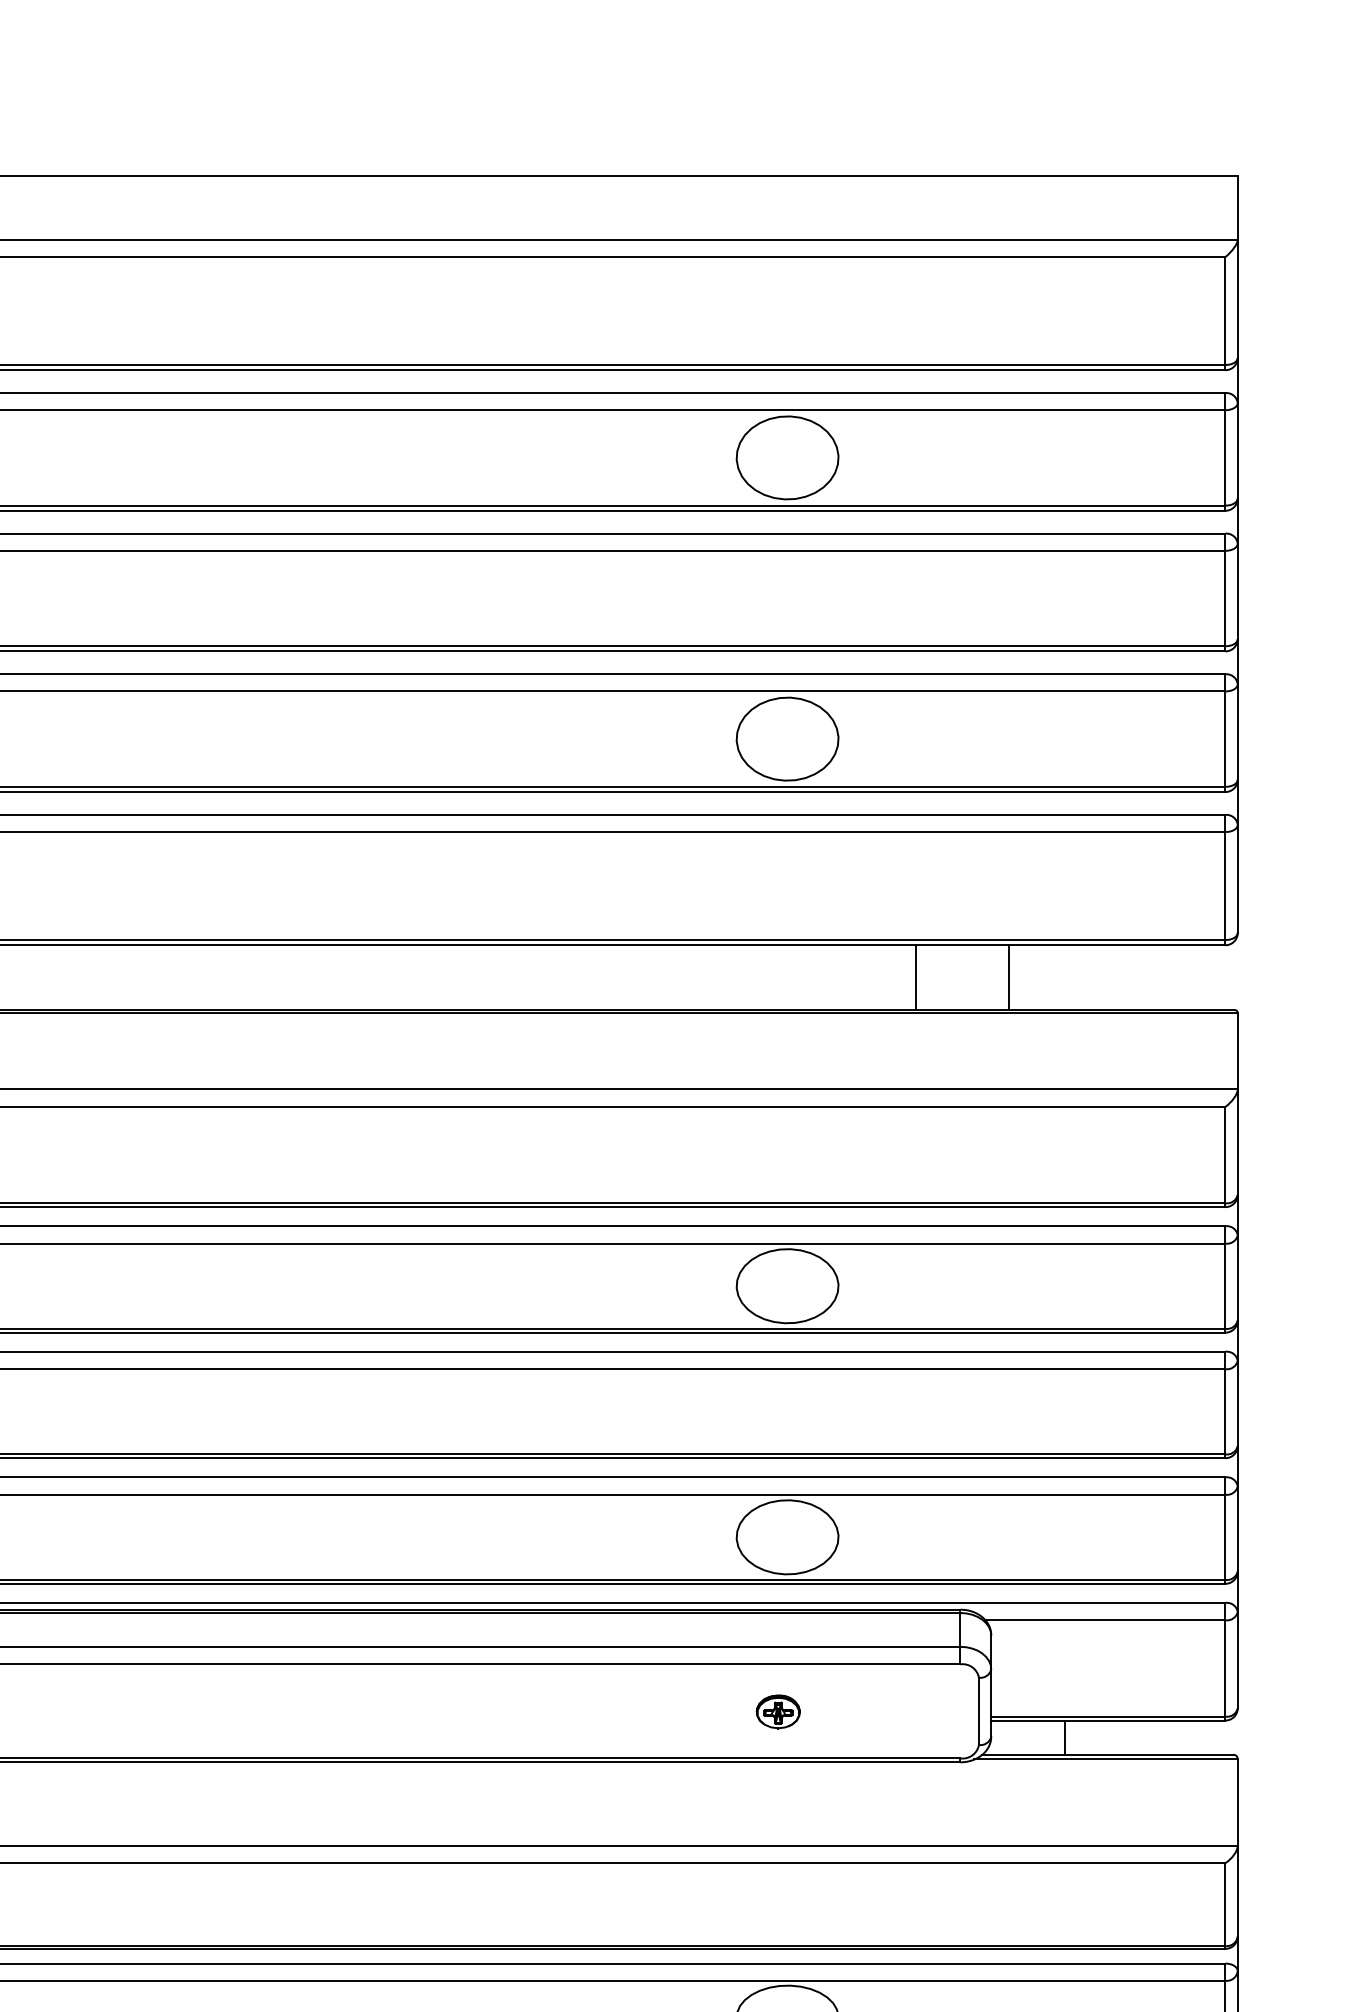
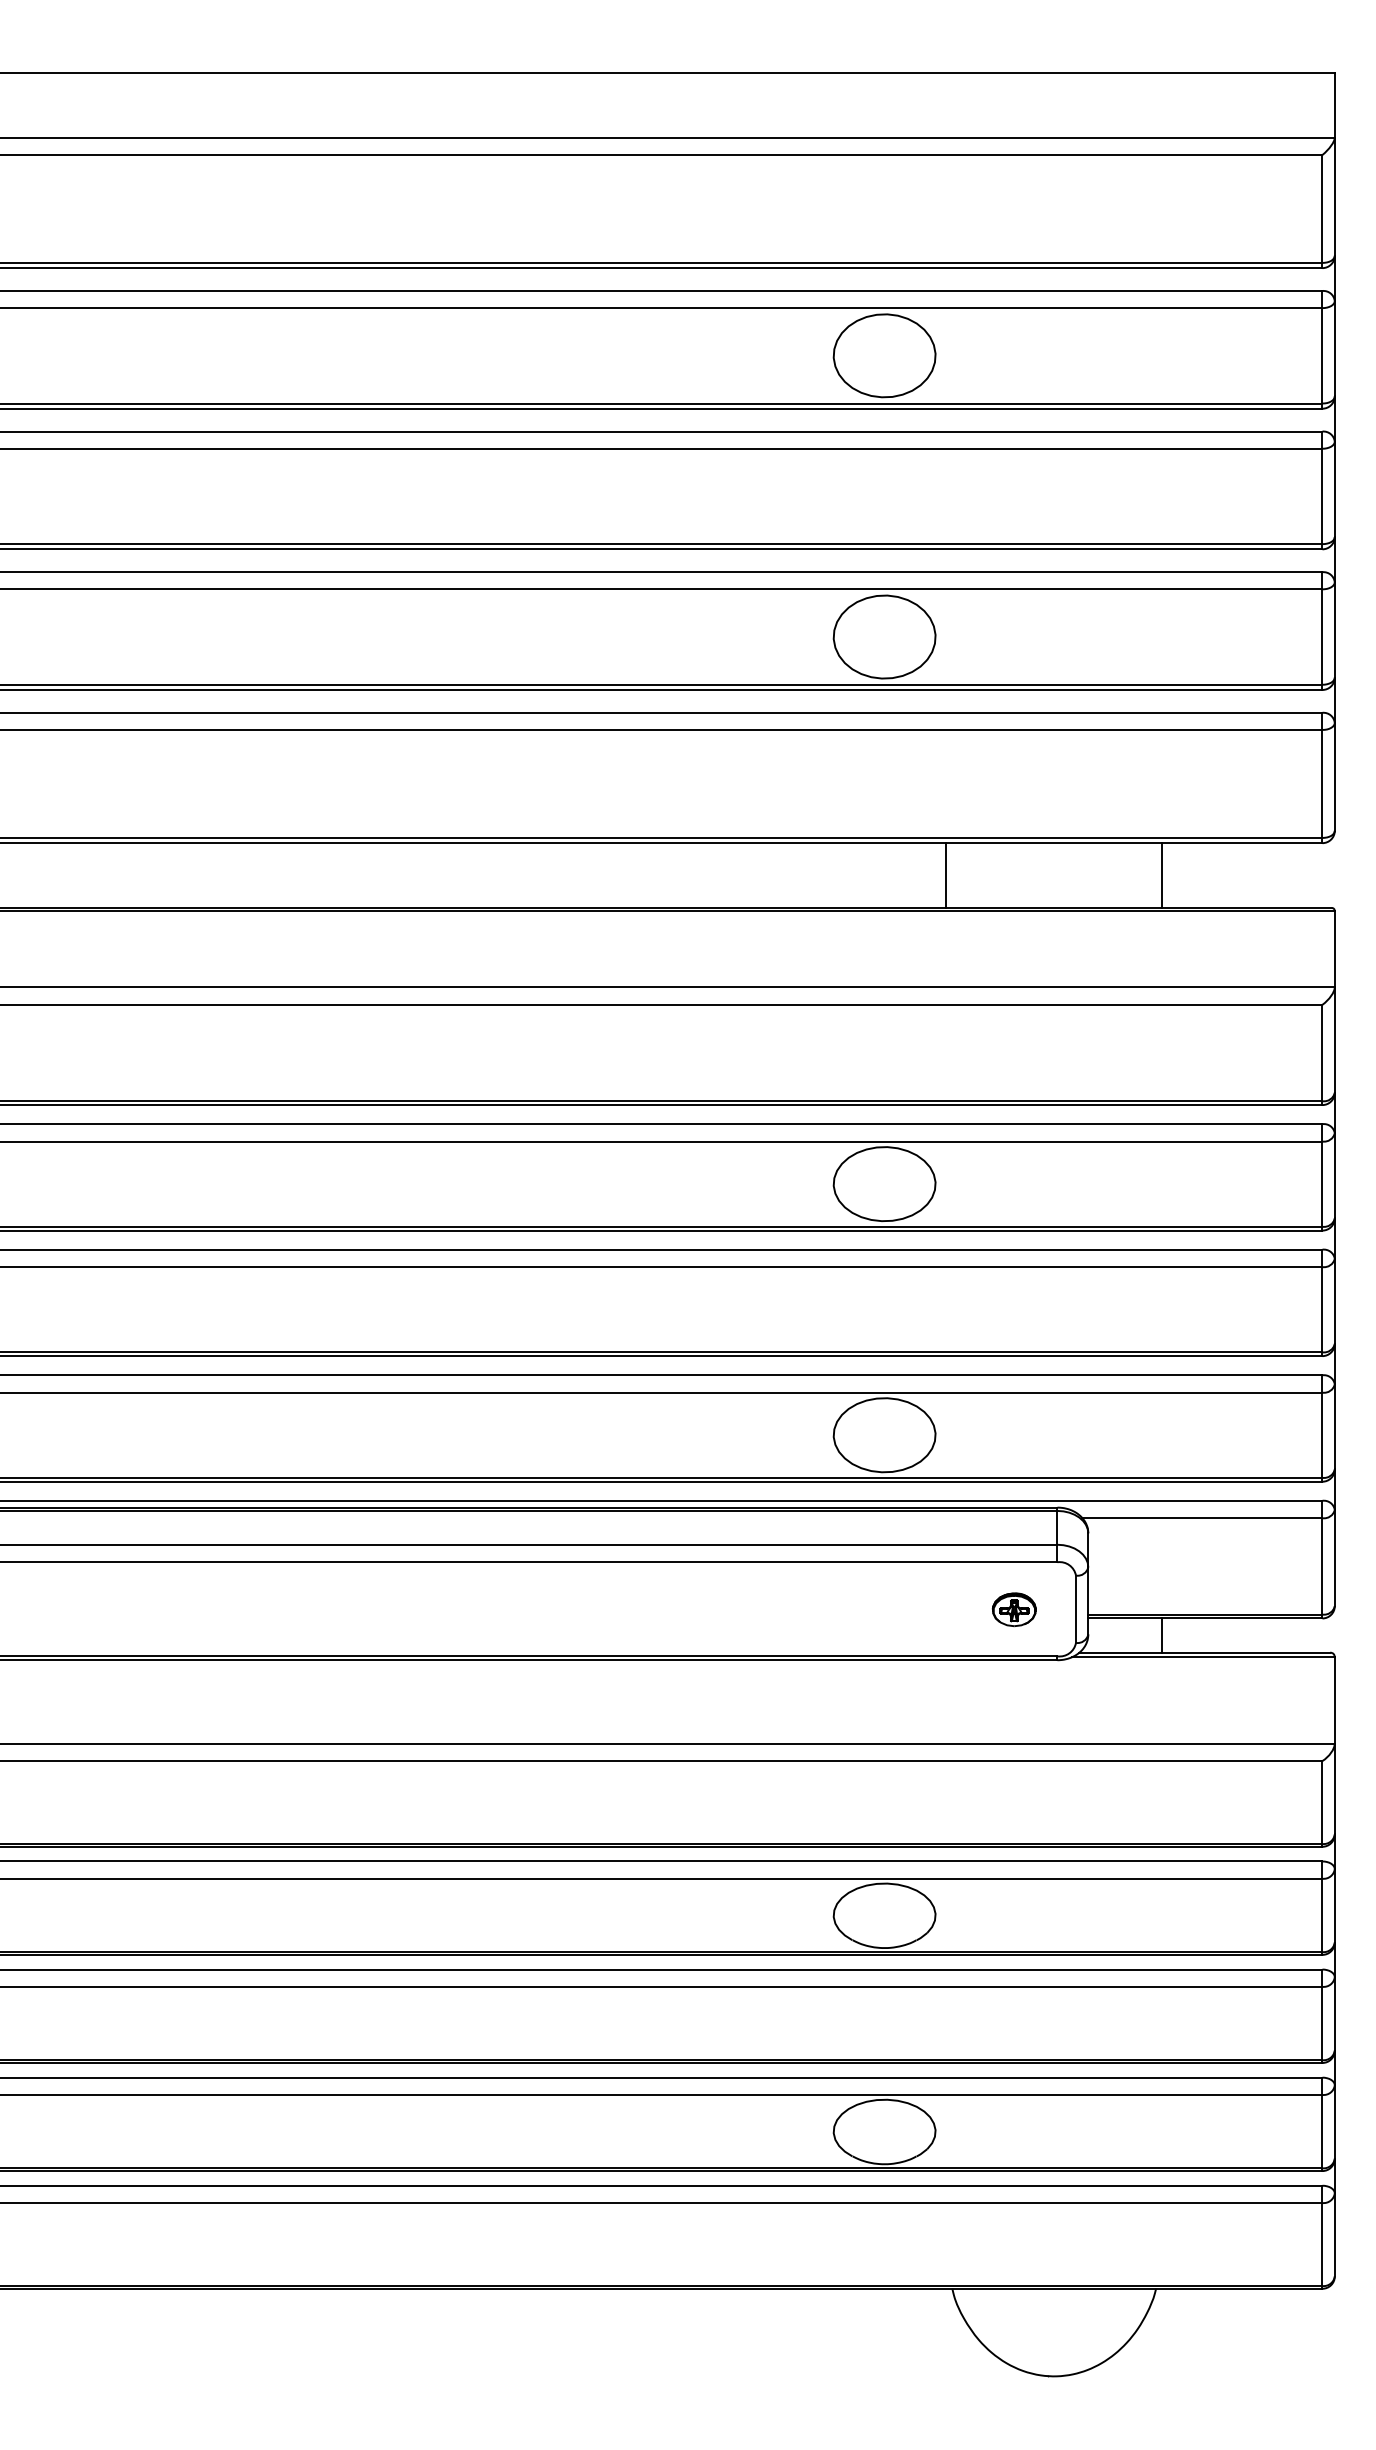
line: (916, 977) -> (946, 875), moved
line: (1008, 977) -> (1161, 875), moved
part: (777, 1711) -> (1013, 1609), moved

